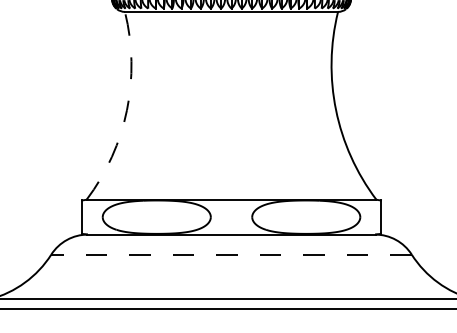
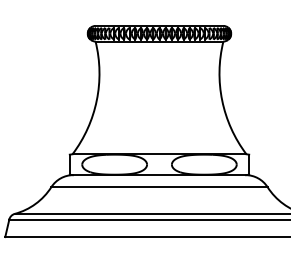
arc: (126, 110) -> (96, 100), dashed -> solid
line: (231, 255) -> (159, 187), dashed -> solid

